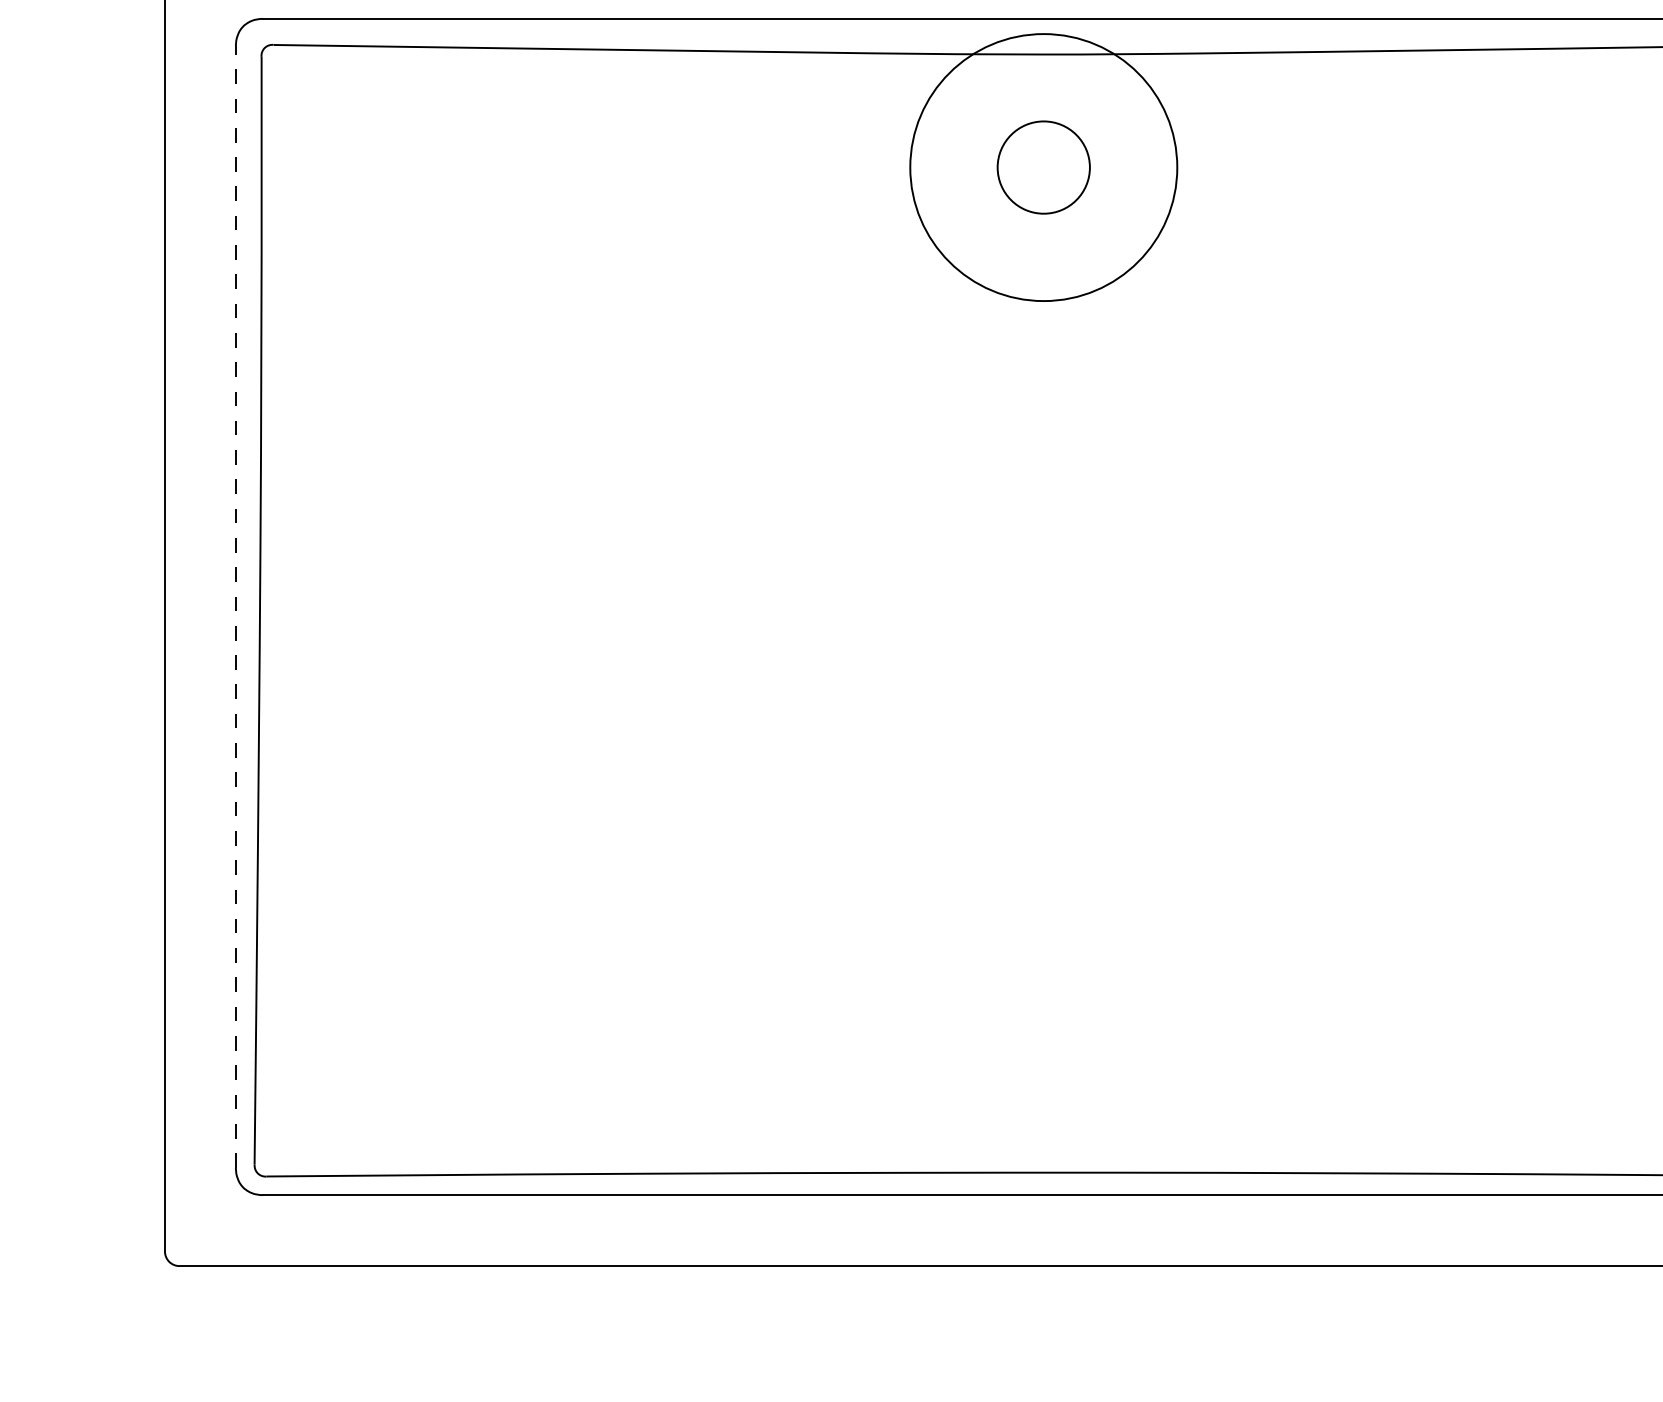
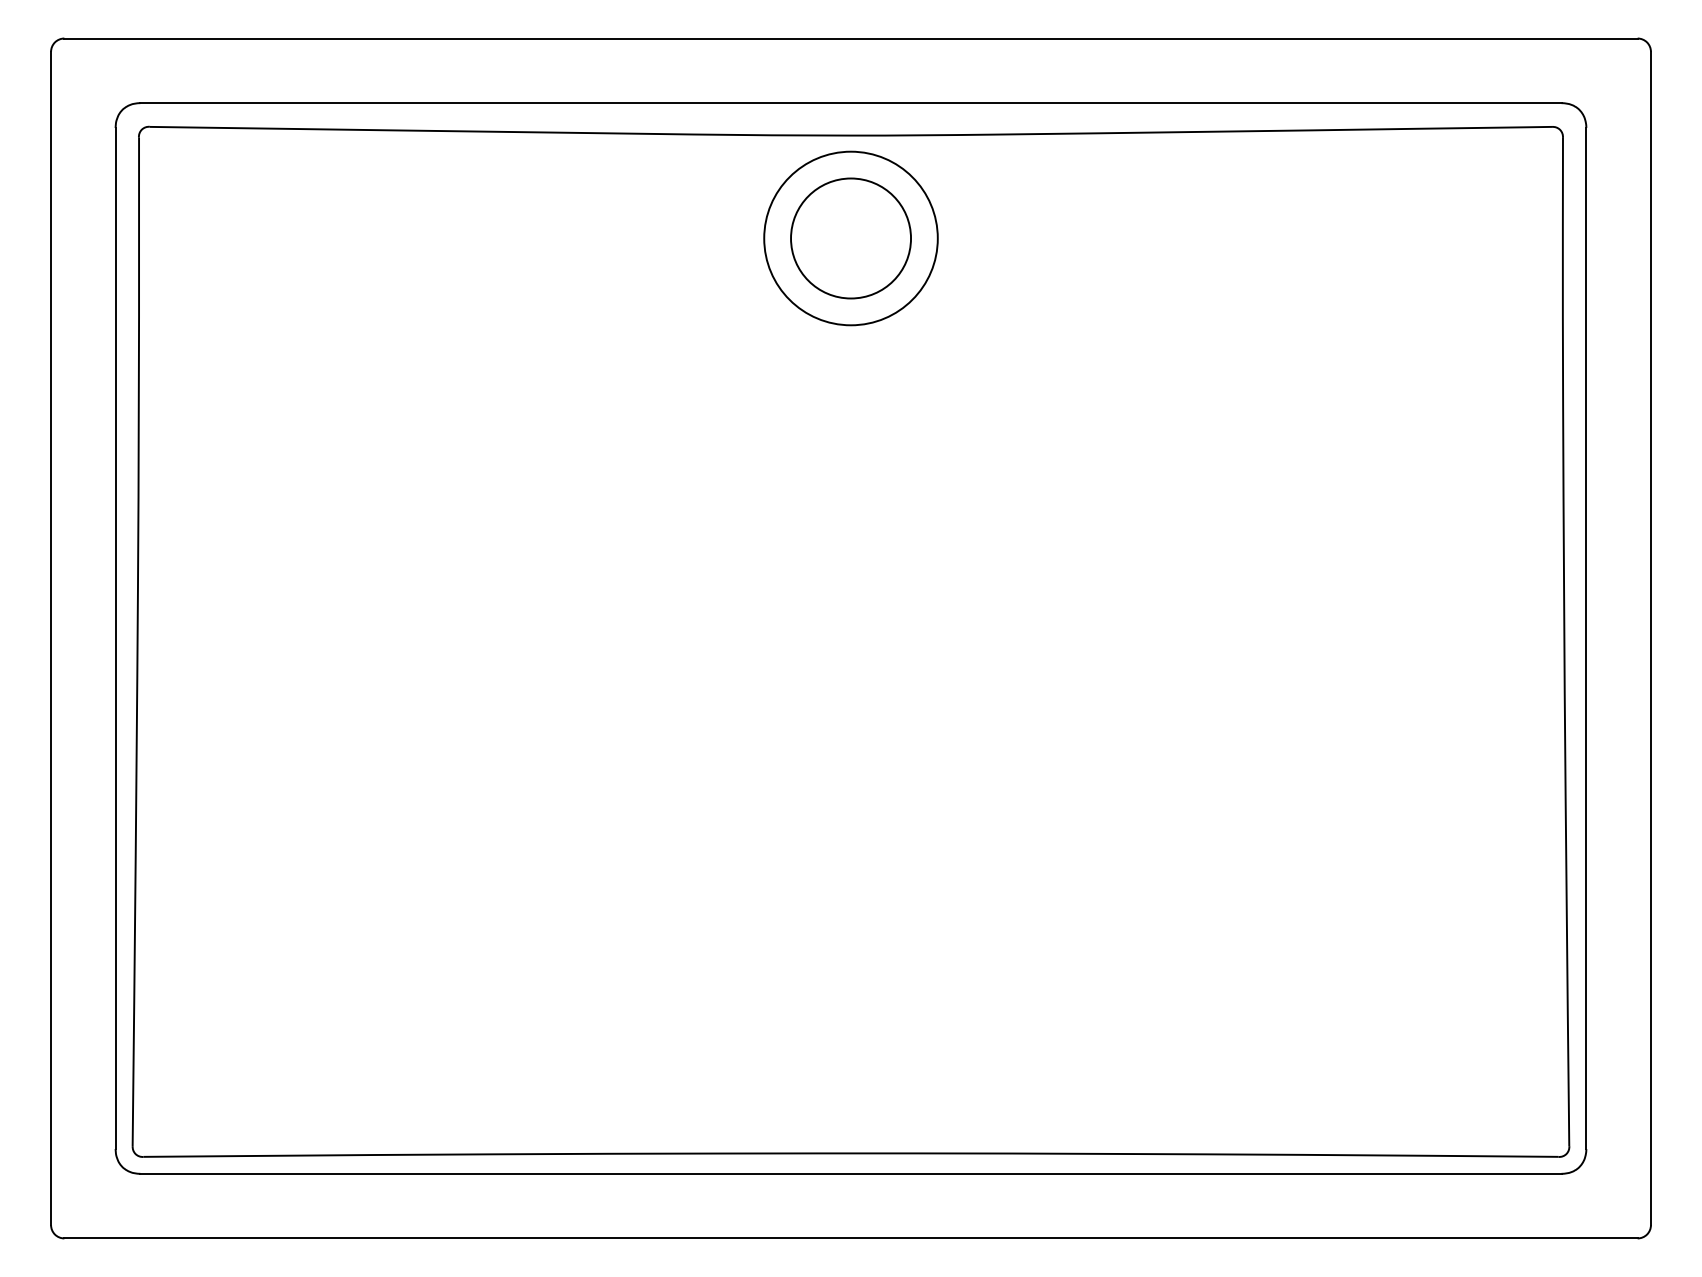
circle: (1043, 167) -> (850, 238), size x0.71
circle: (1044, 167) -> (851, 238), size x1.43
line: (235, 607) -> (115, 638), dashed -> solid

